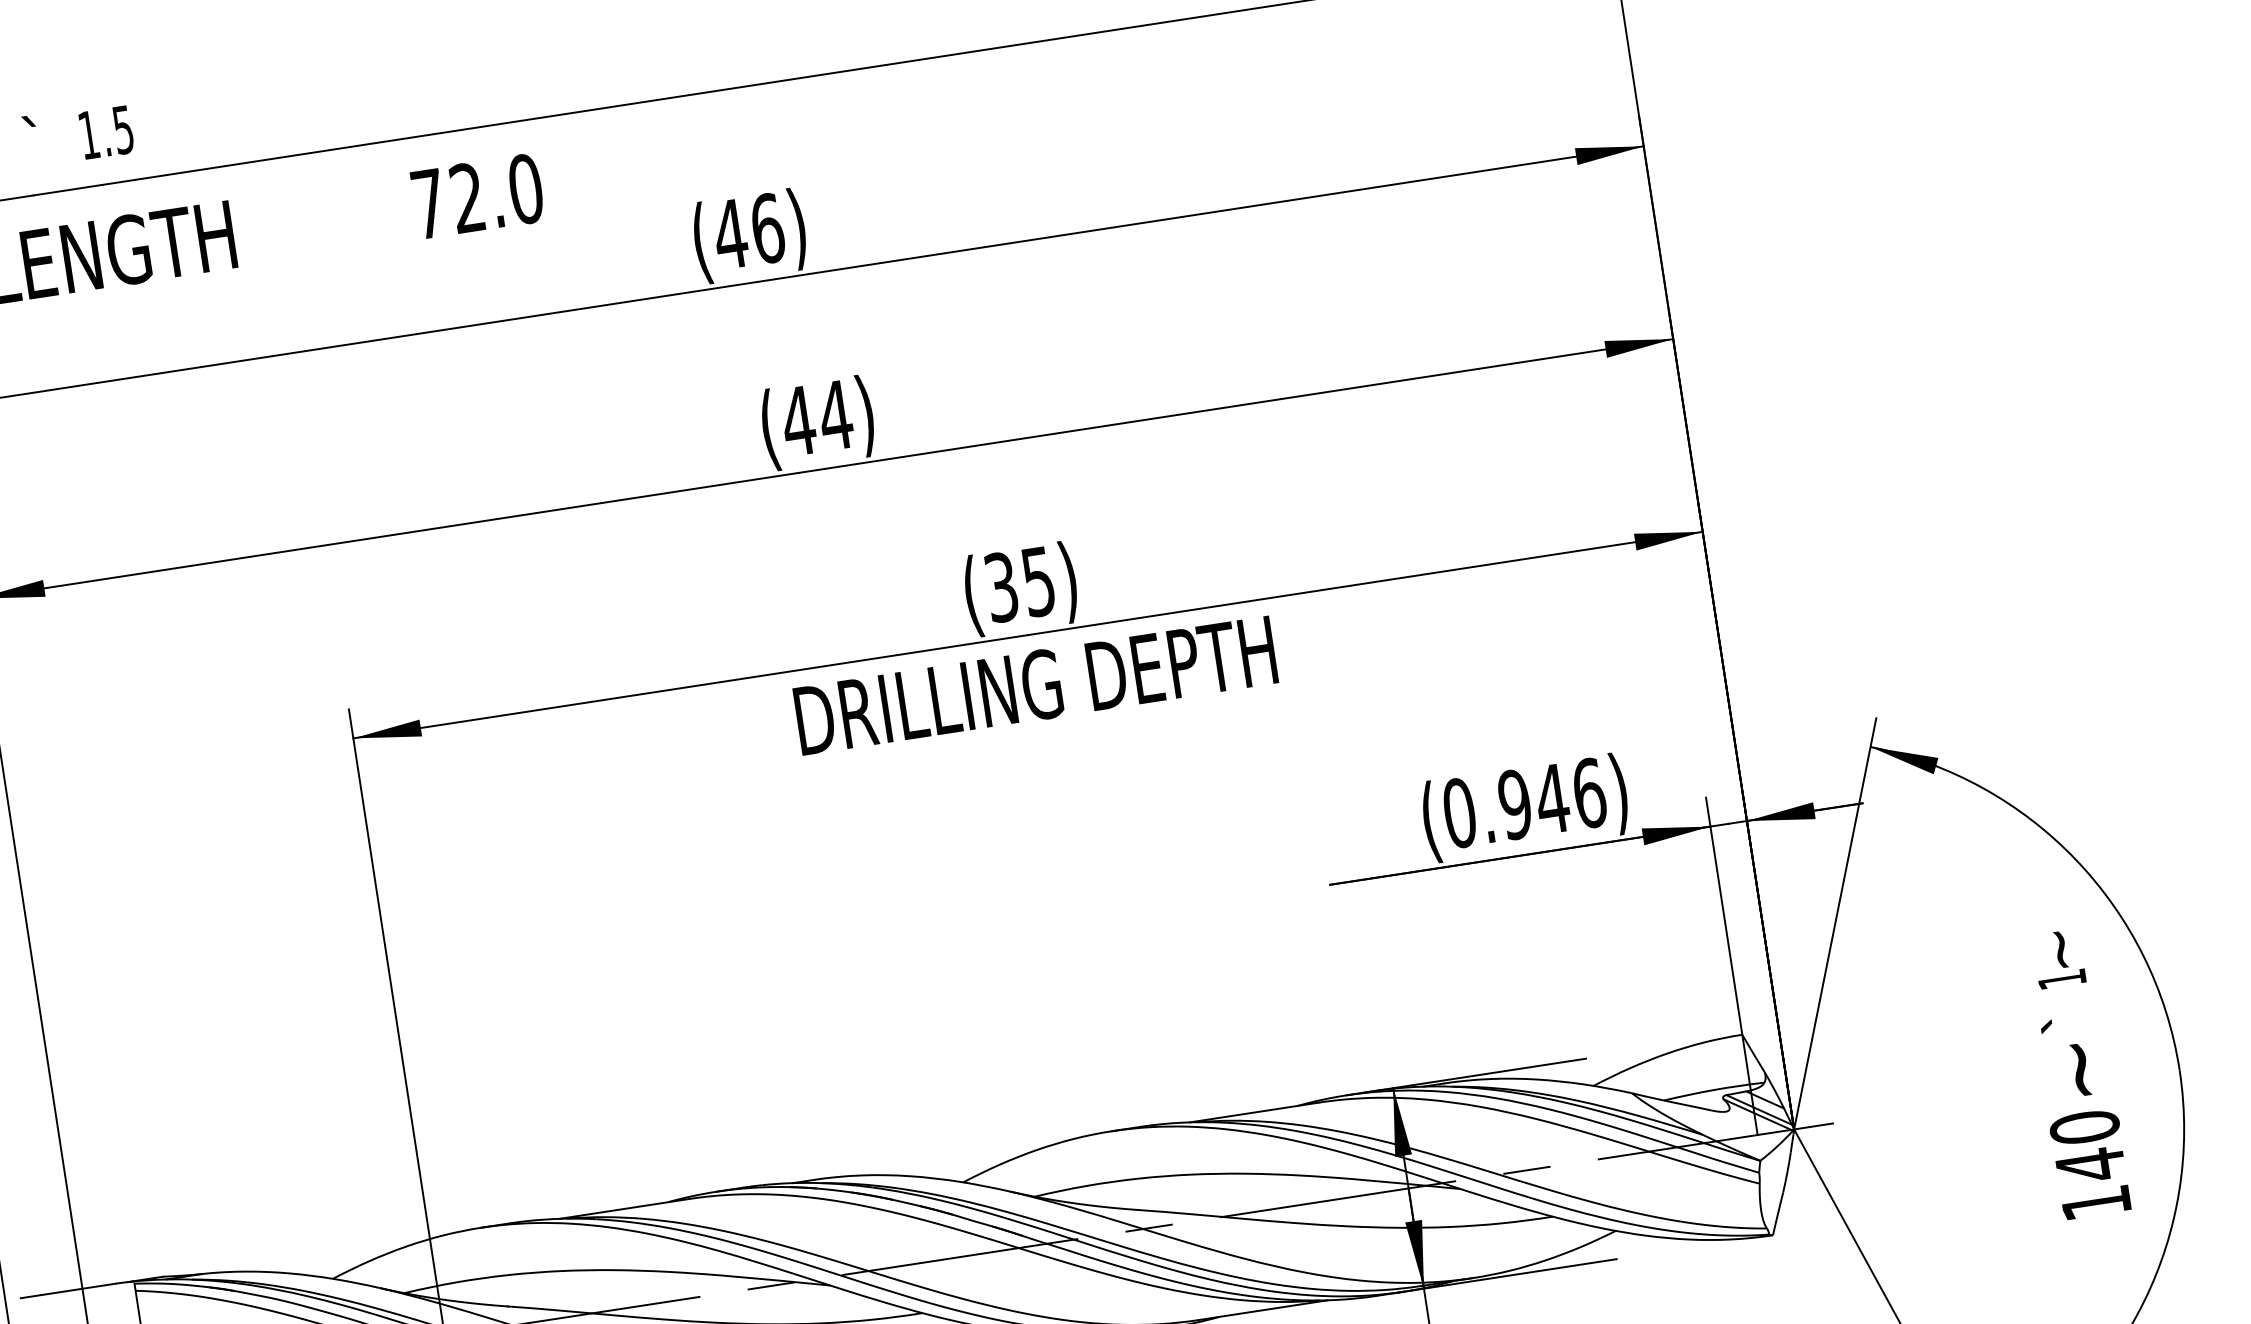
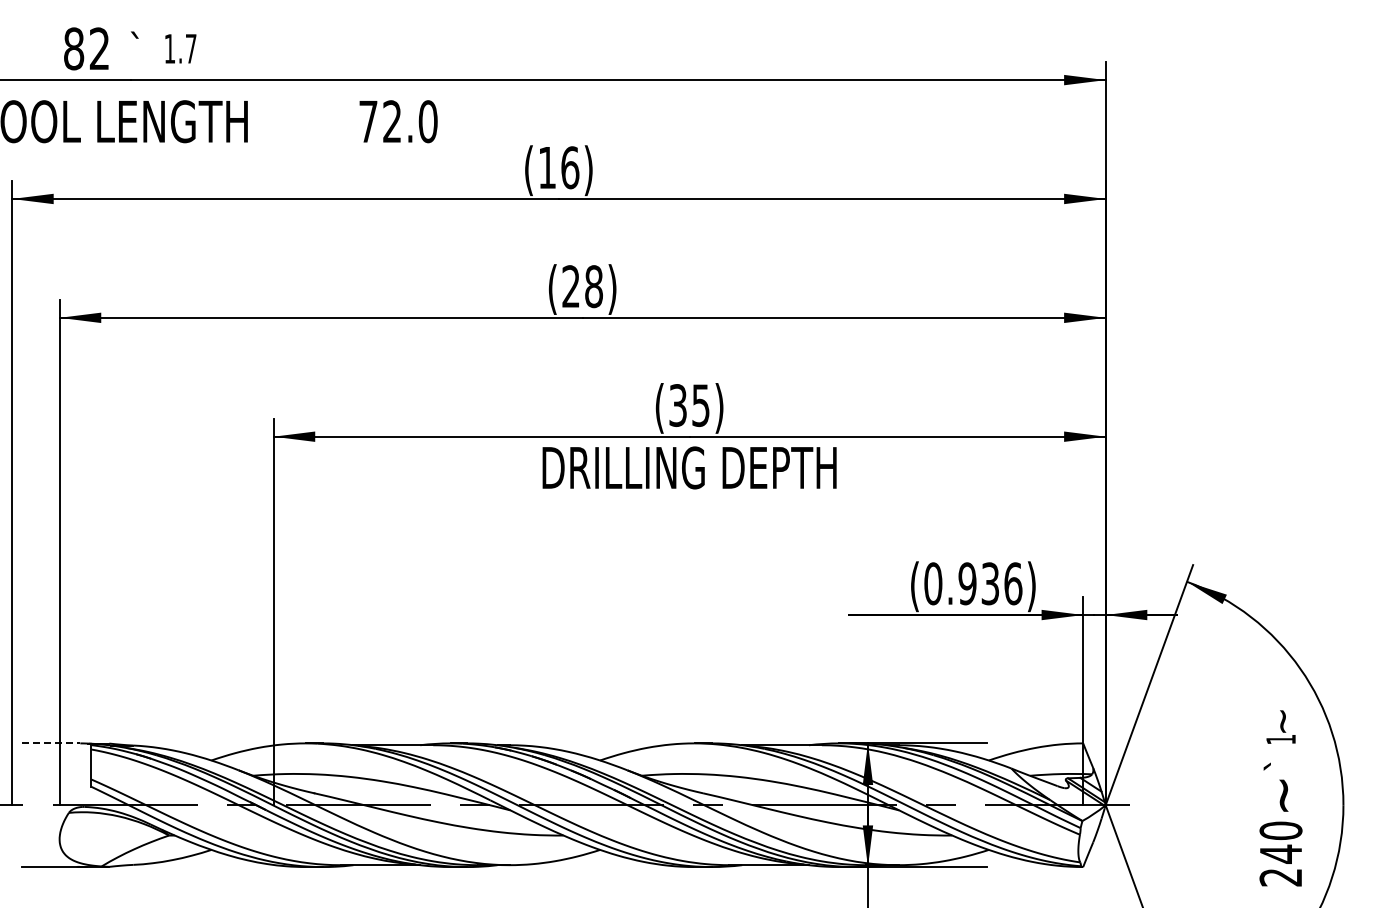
text: (122, 129) -> (190, 48), 1.5 -> 1.7
text: (729, 234) -> (546, 167), (46) -> (16)
text: (816, 418) -> (582, 286), (44) -> (28)
text: (1550, 798) -> (989, 583), (0.946) -> (0.936)
text: (2095, 1203) -> (1280, 877), 140 -> 240
line: (69, 1290) -> (51, 743), solid -> dashed

